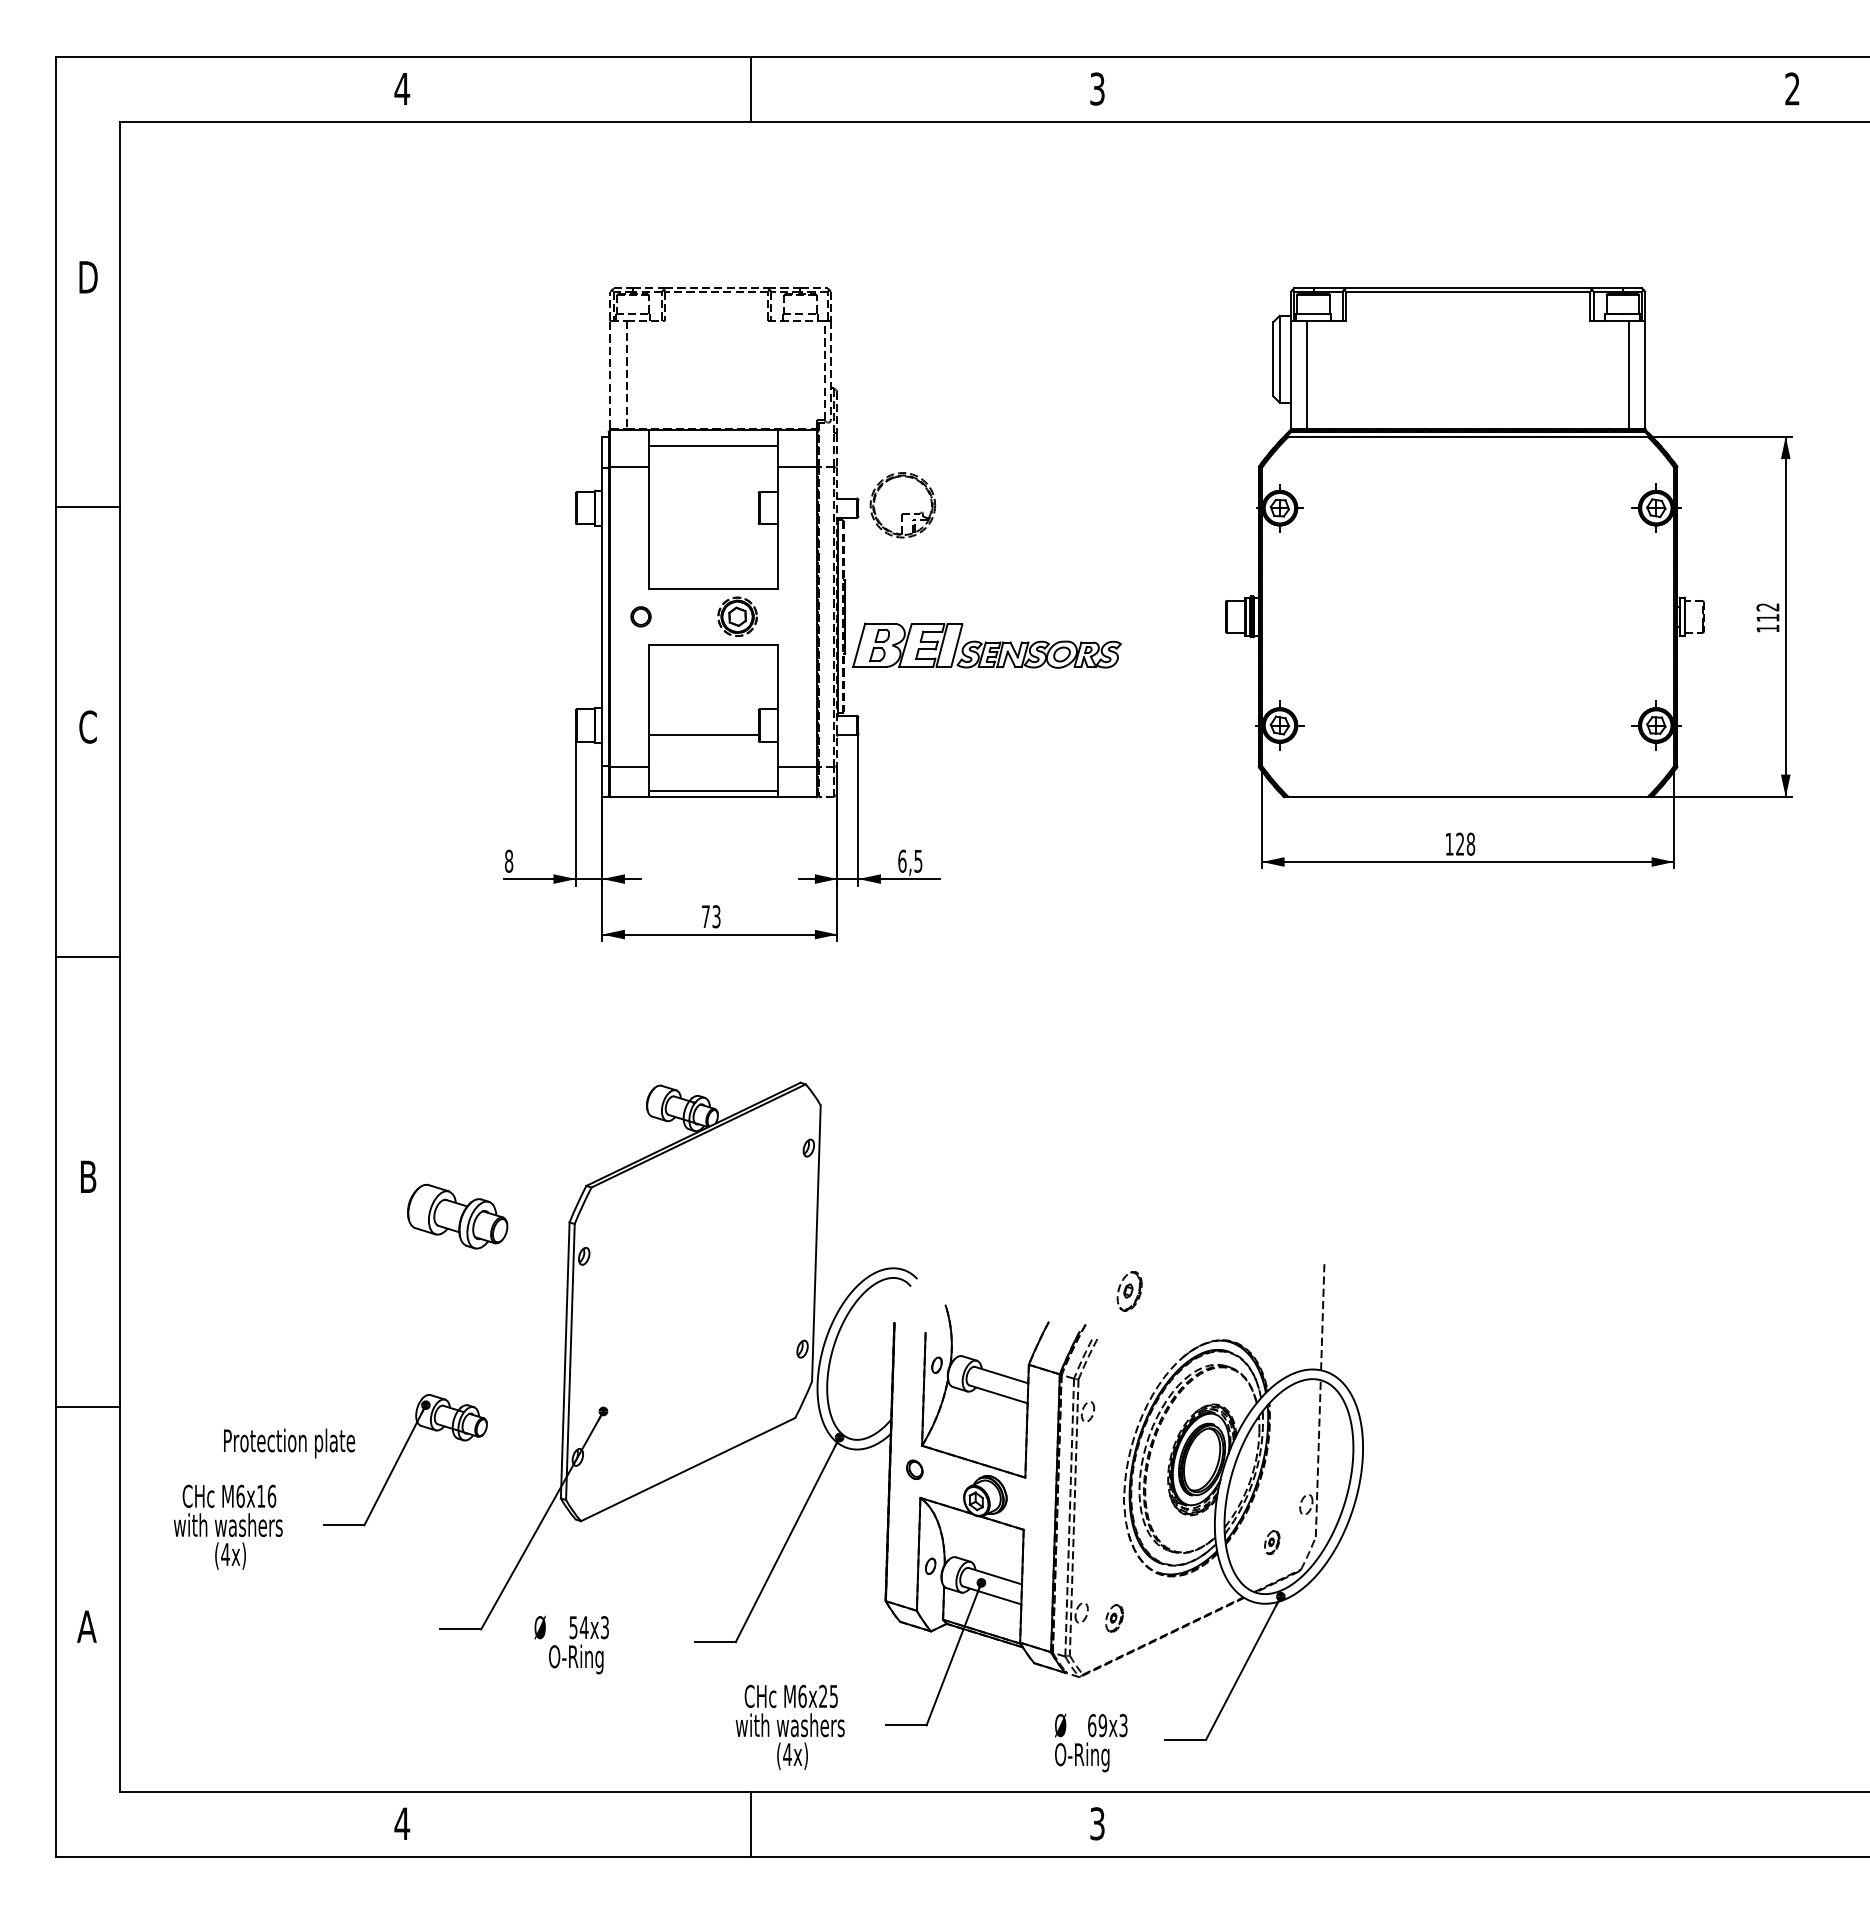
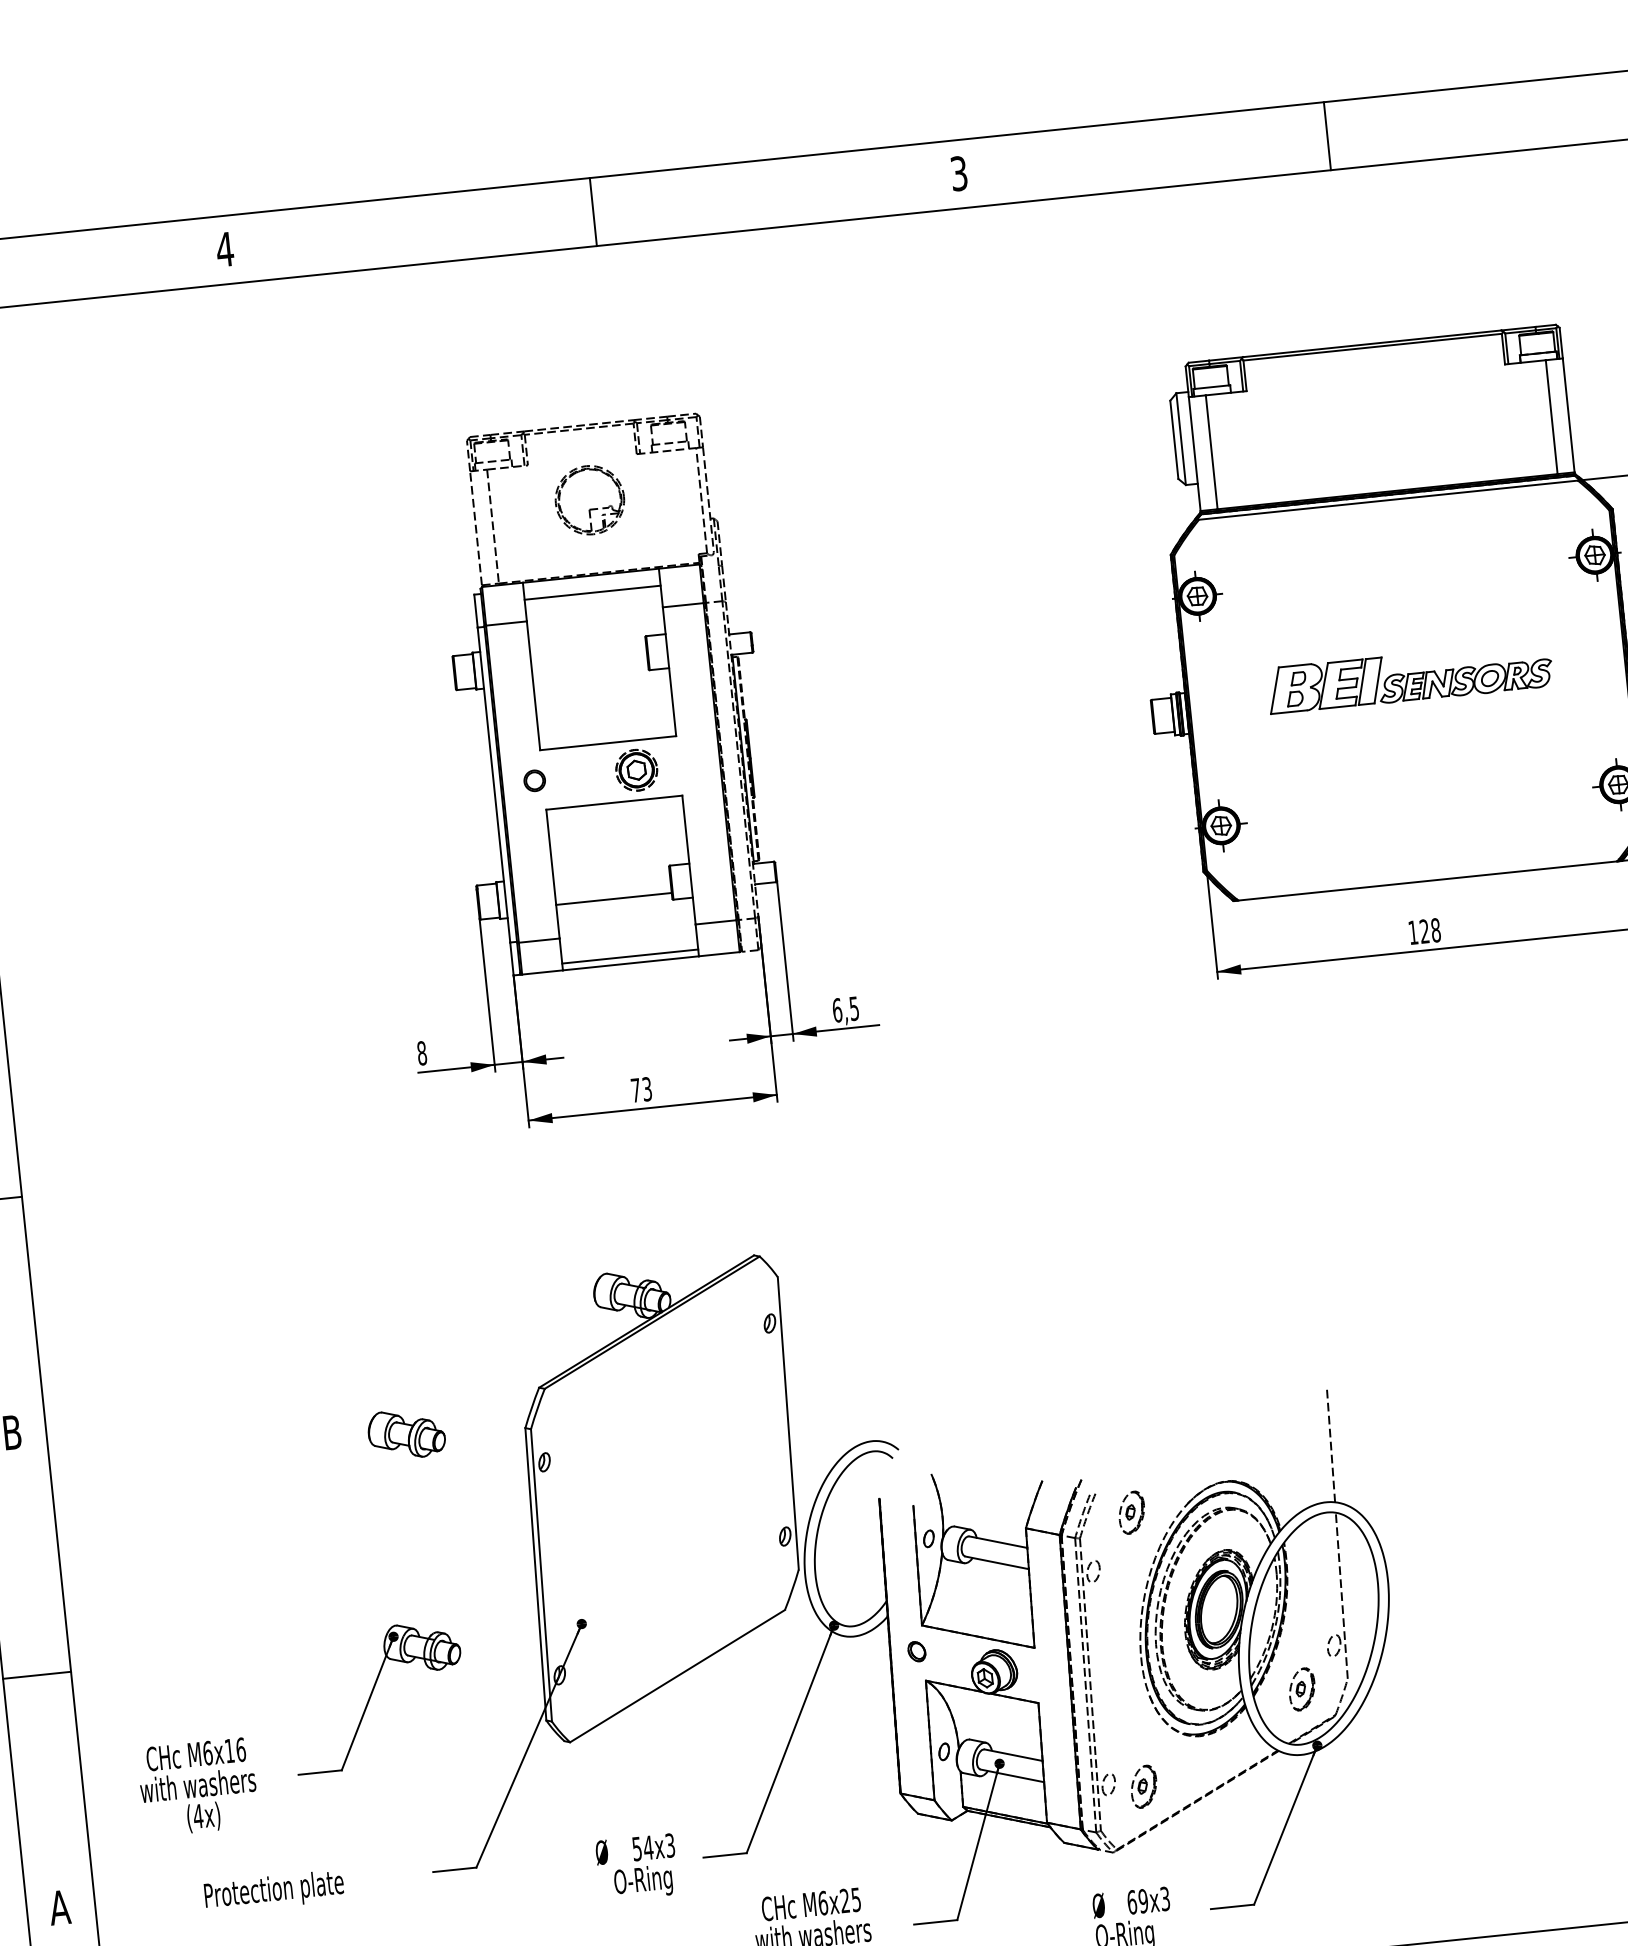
line: (1446, 89) -> (1327, 136), added
part: (902, 513) -> (590, 508), moved
part: (986, 645) -> (1409, 677), moved
part: (457, 1216) -> (406, 1434), size x0.71
part: (1129, 1291) -> (1131, 1512), moved
text: (289, 1443) -> (274, 1891), moved
part: (1272, 1542) -> (1302, 1689), size x1.67
part: (1114, 1618) -> (1144, 1786), size x1.43
text: (571, 1644) -> (636, 1867), moved

